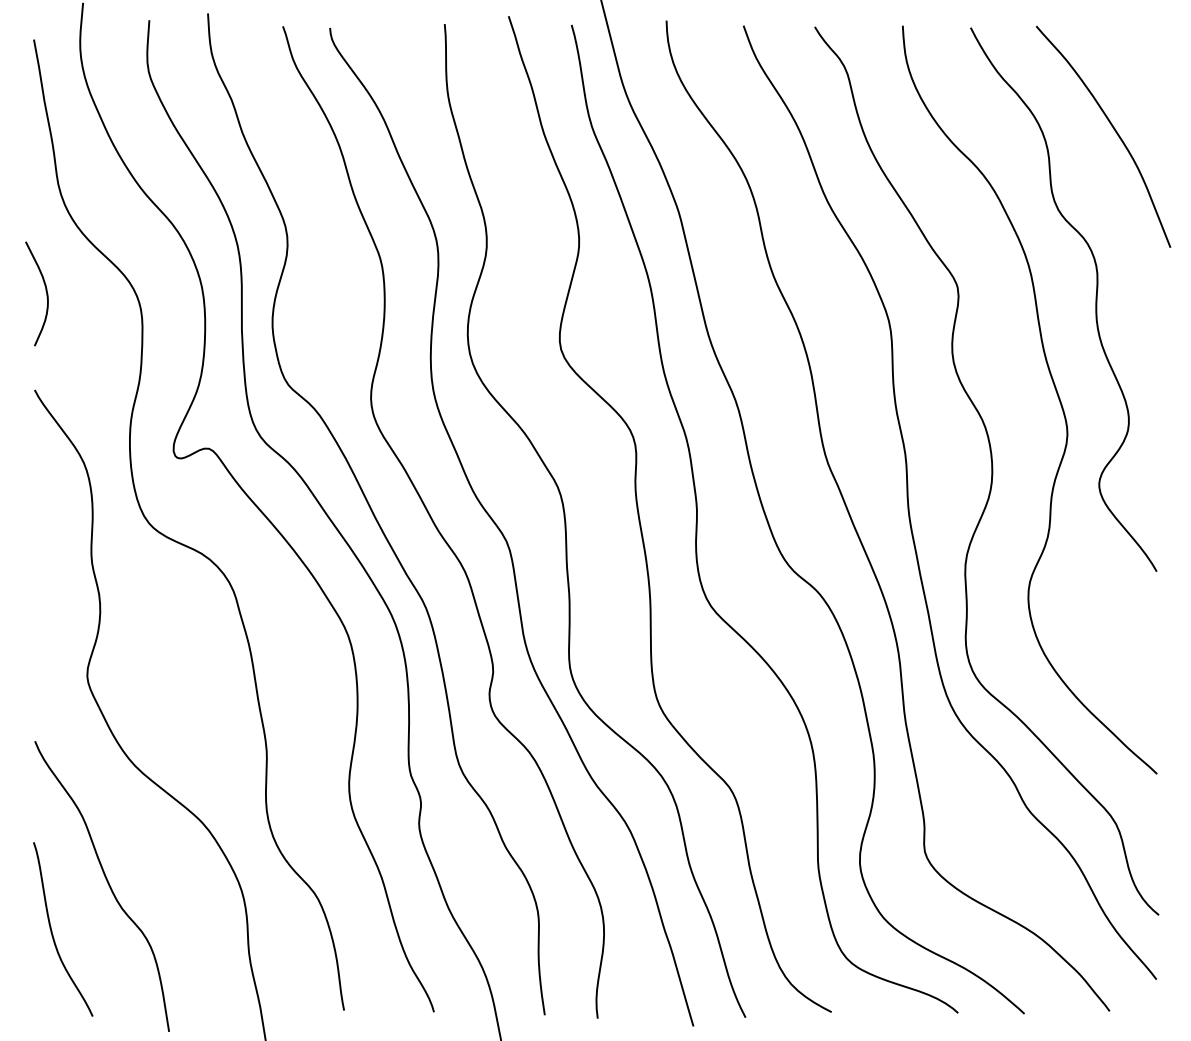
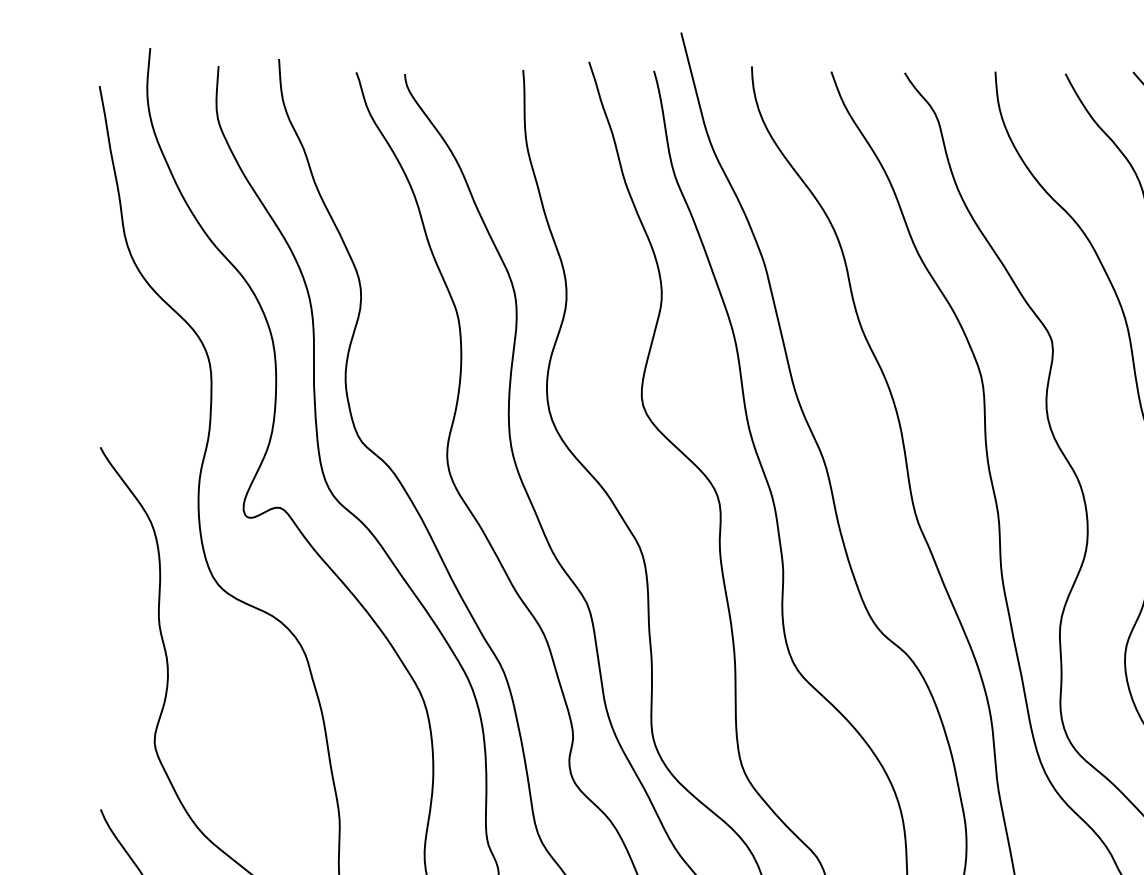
curve: (45, 291) -> (111, 345), removed

